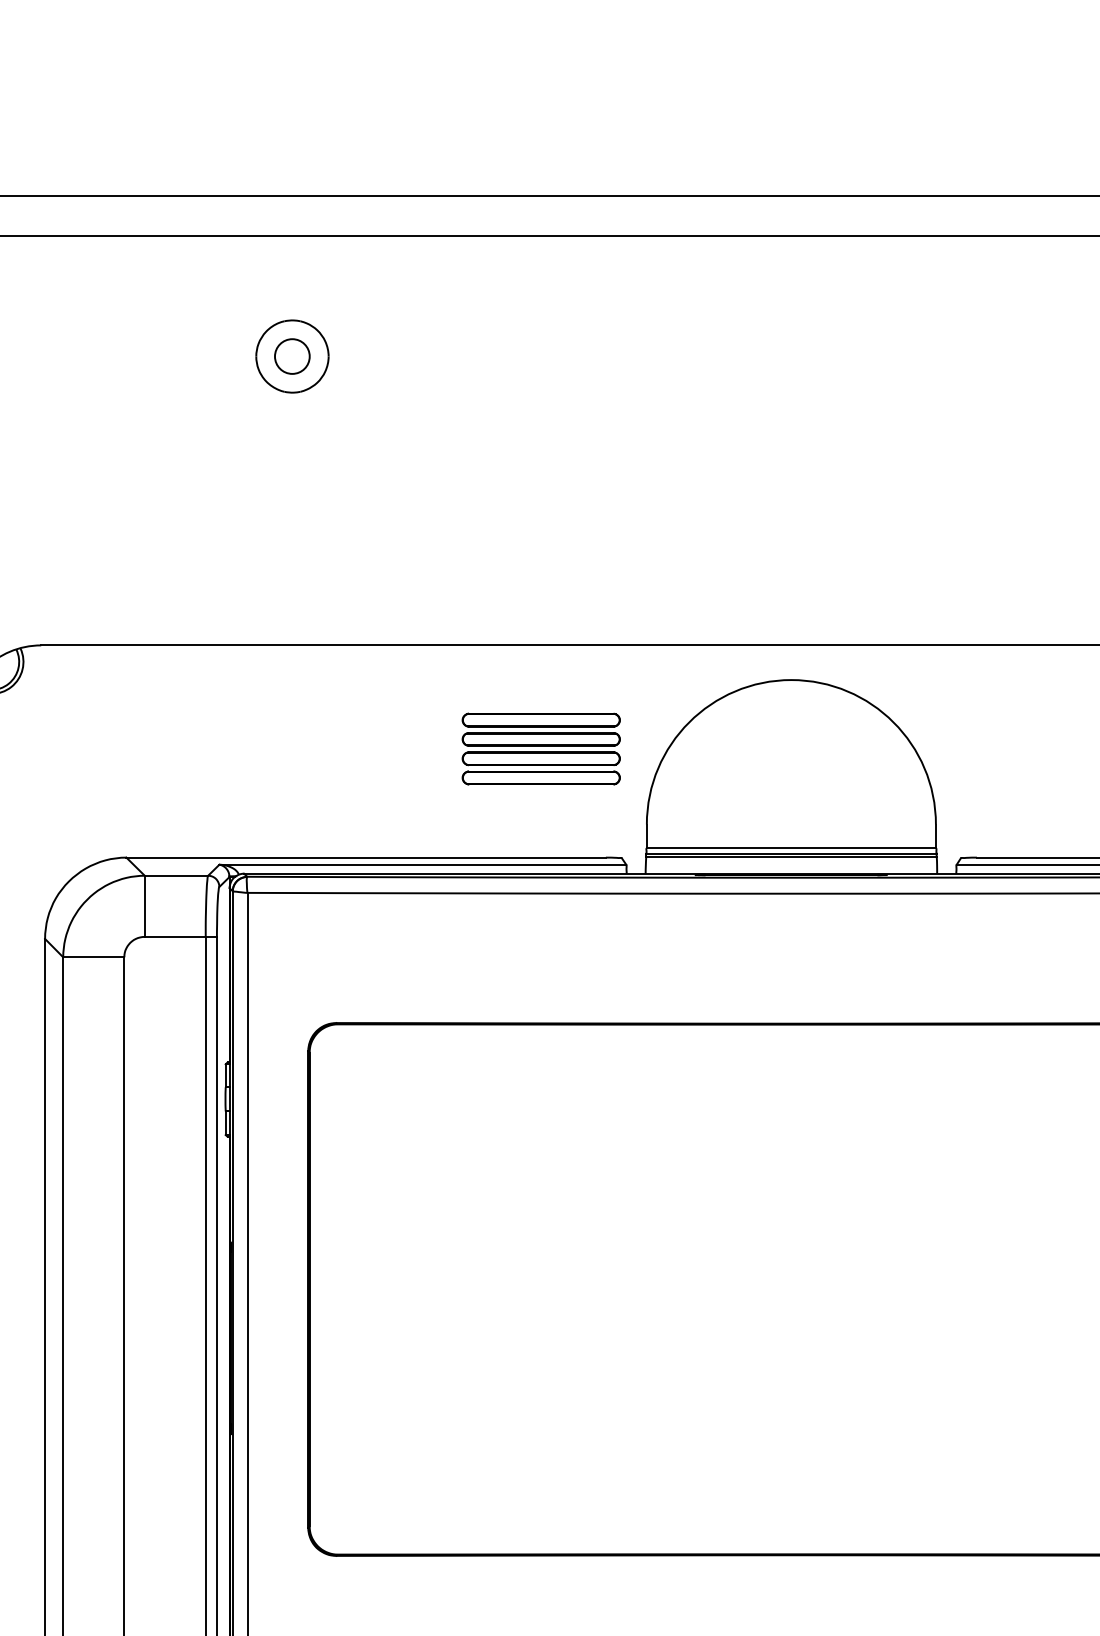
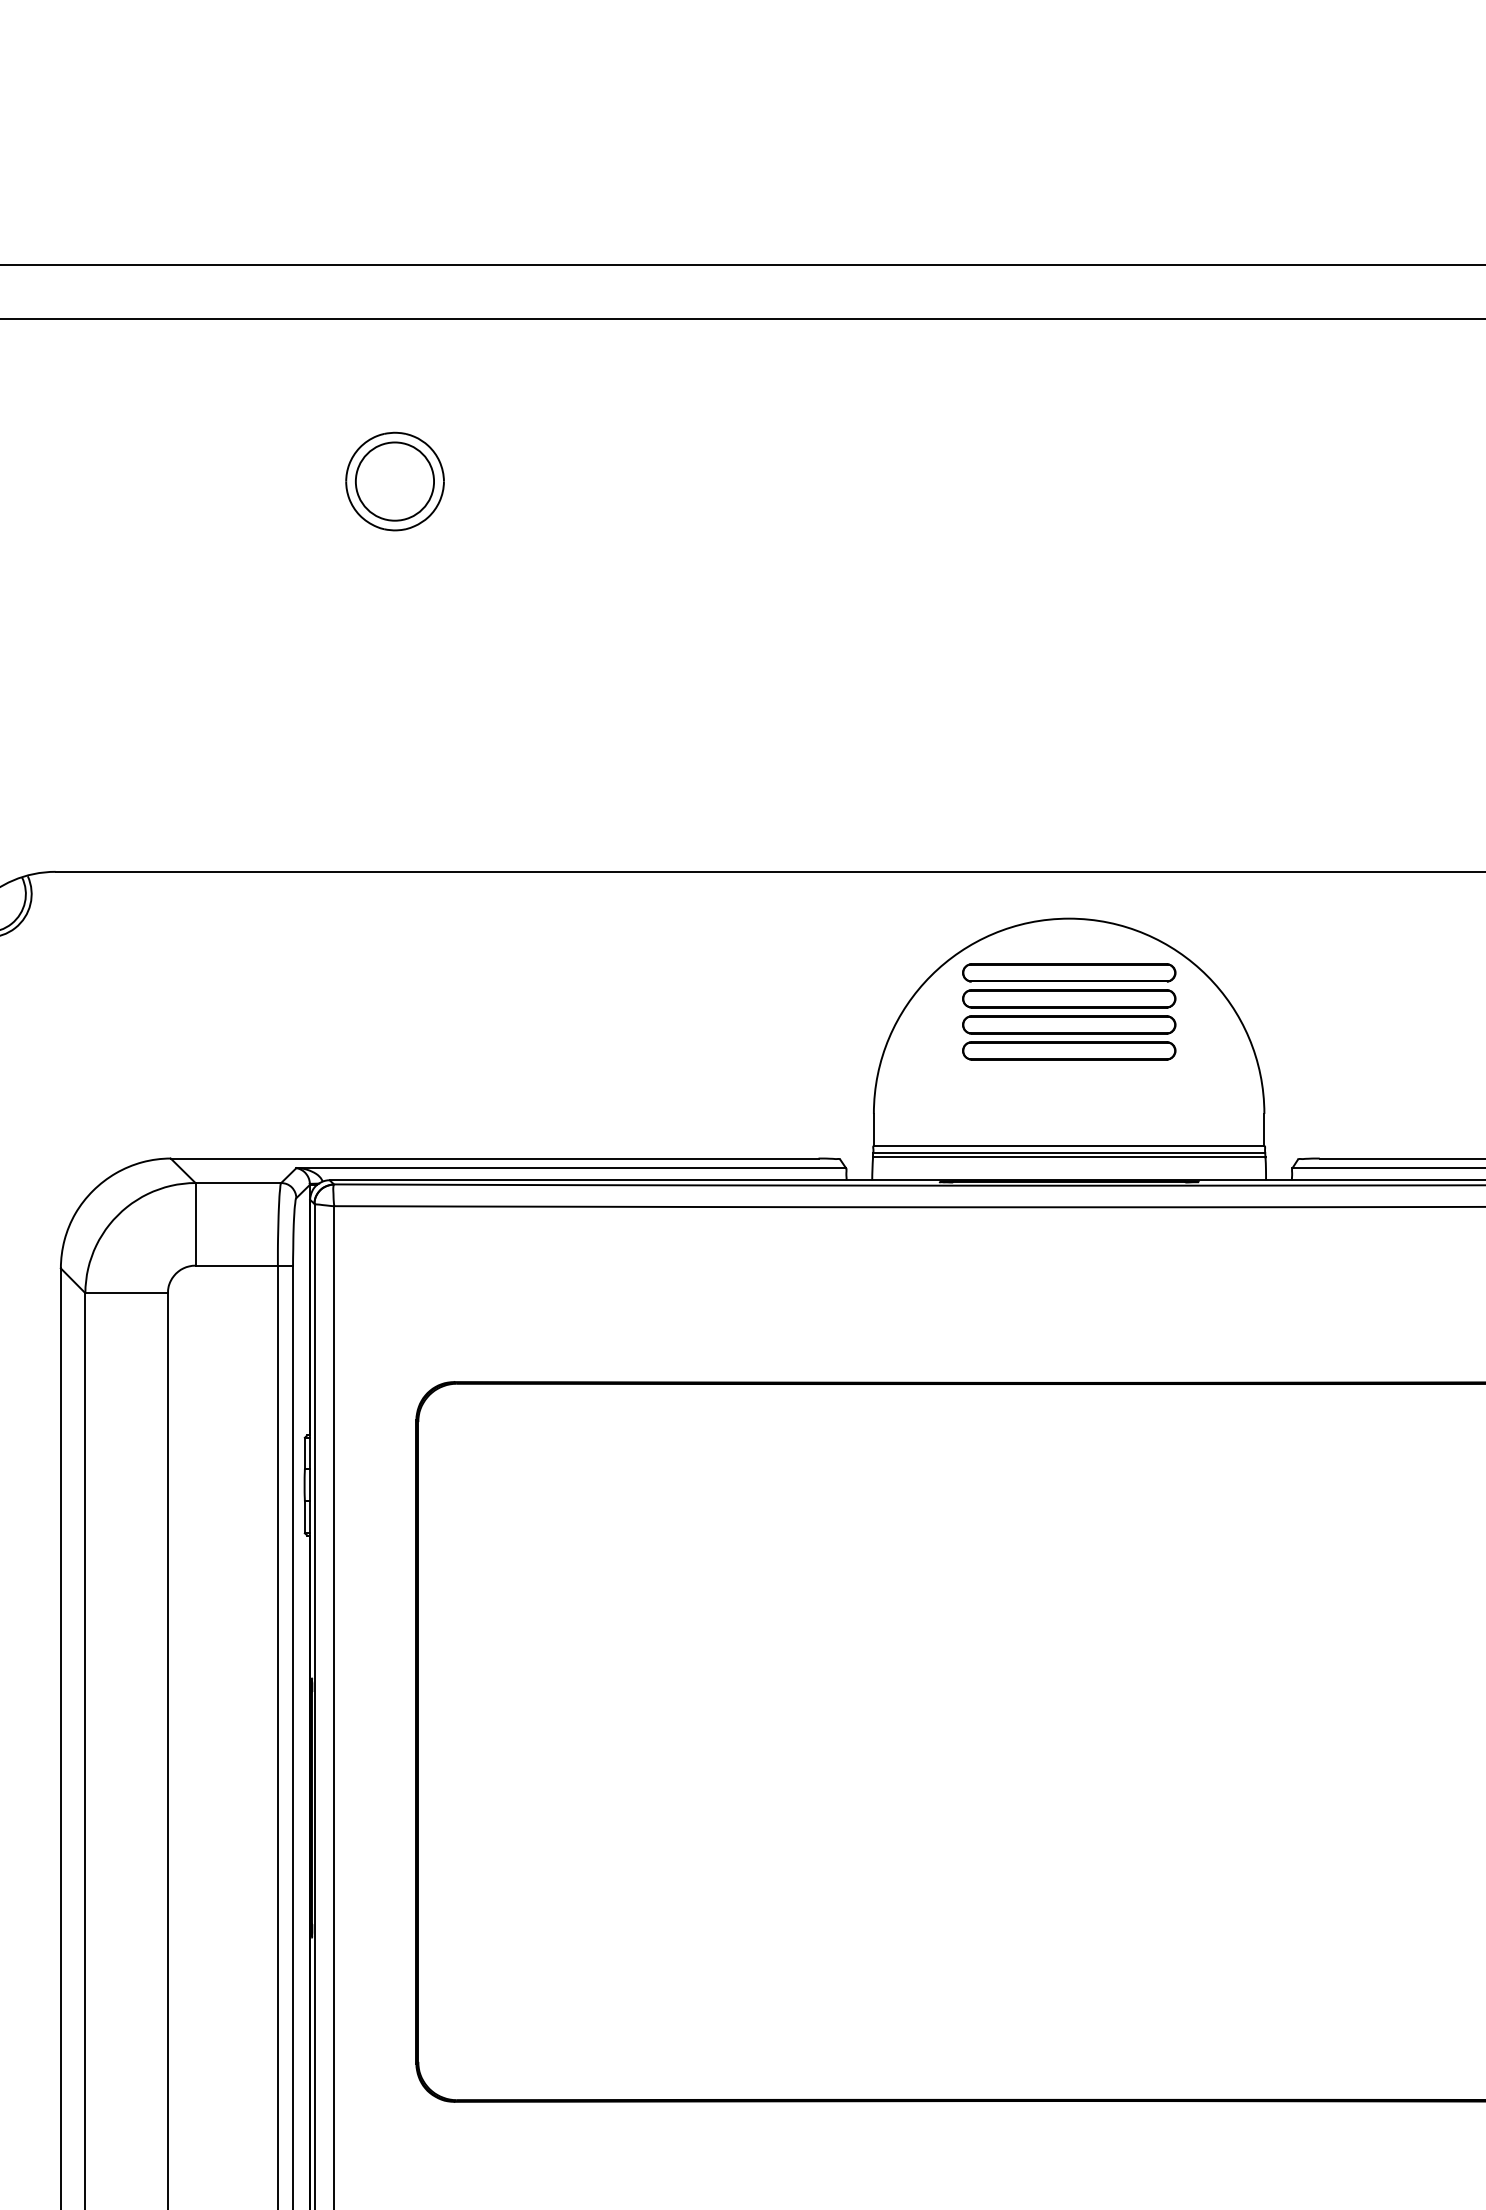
circle: (292, 356) -> (394, 481), size x1.67
part: (541, 748) -> (1069, 1011), moved

